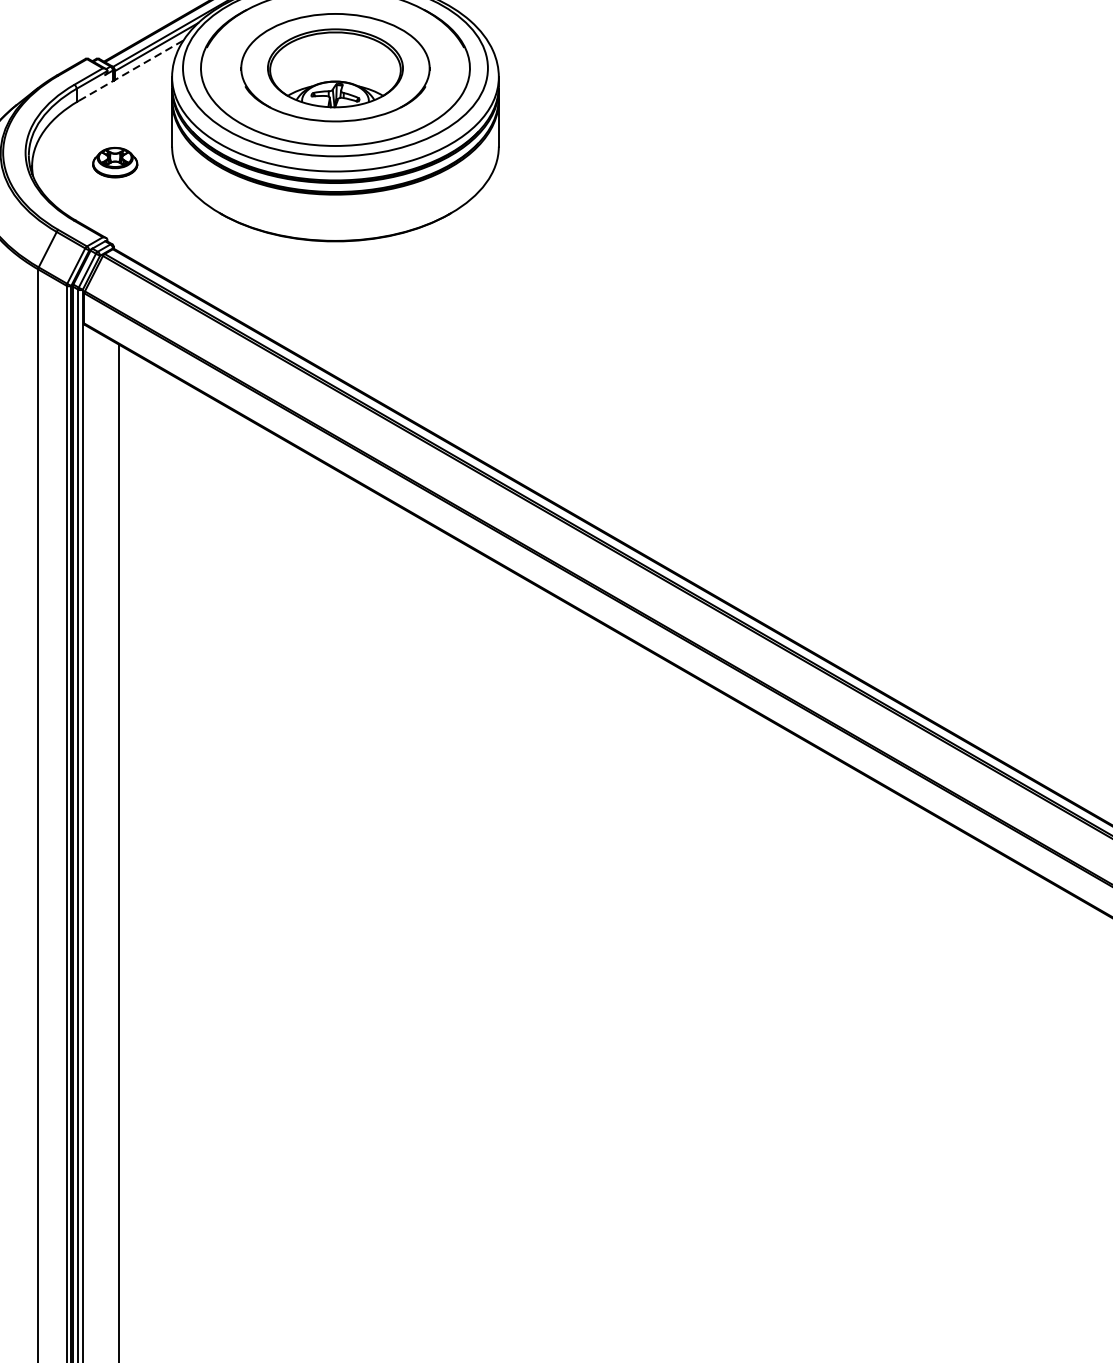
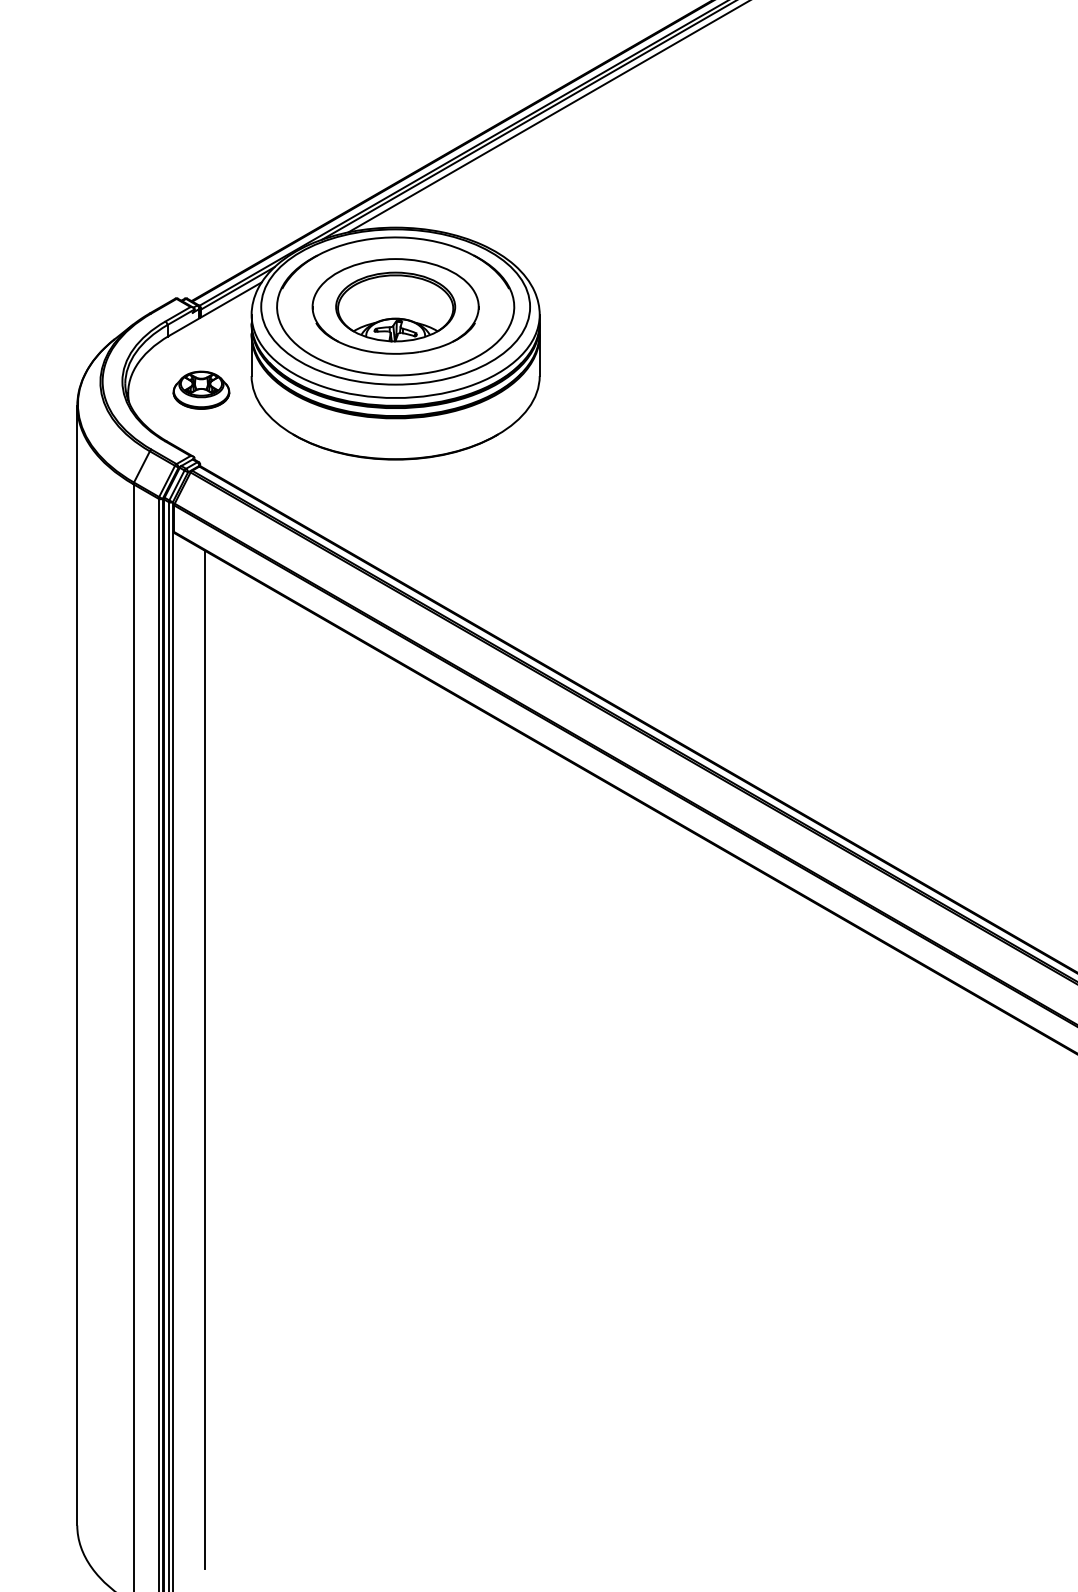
line: (132, 70) -> (216, 308), dashed -> solid
part: (115, 161) -> (201, 389), size x1.43

